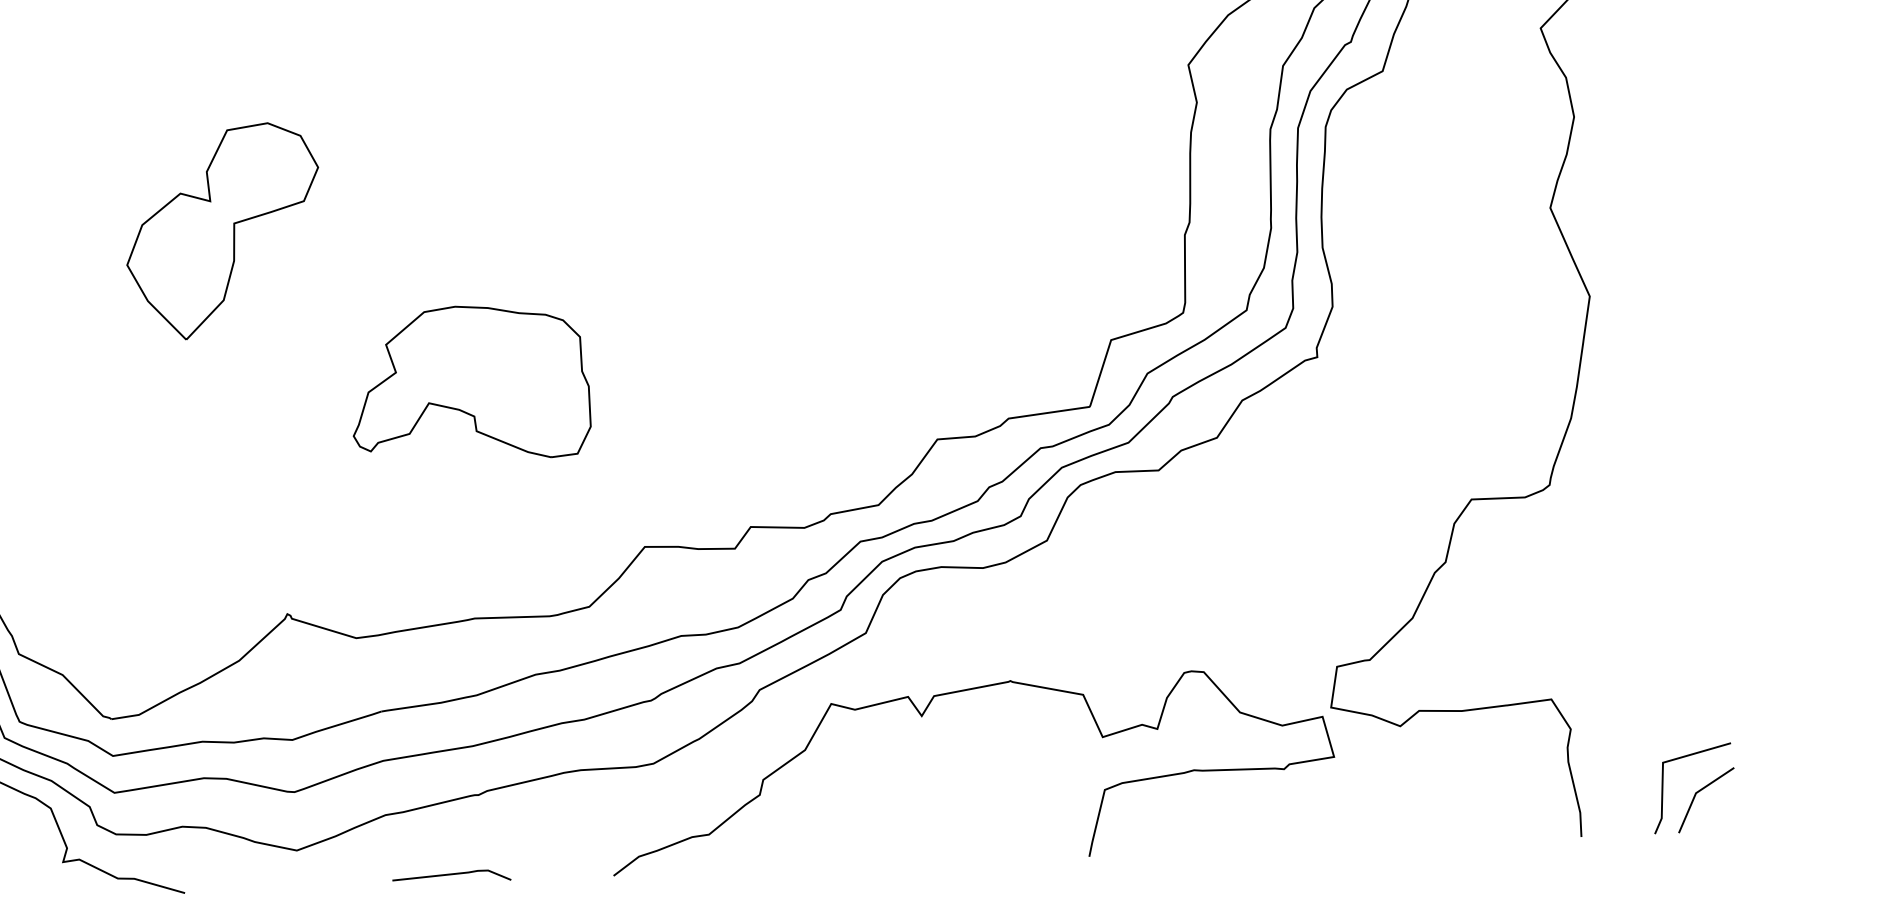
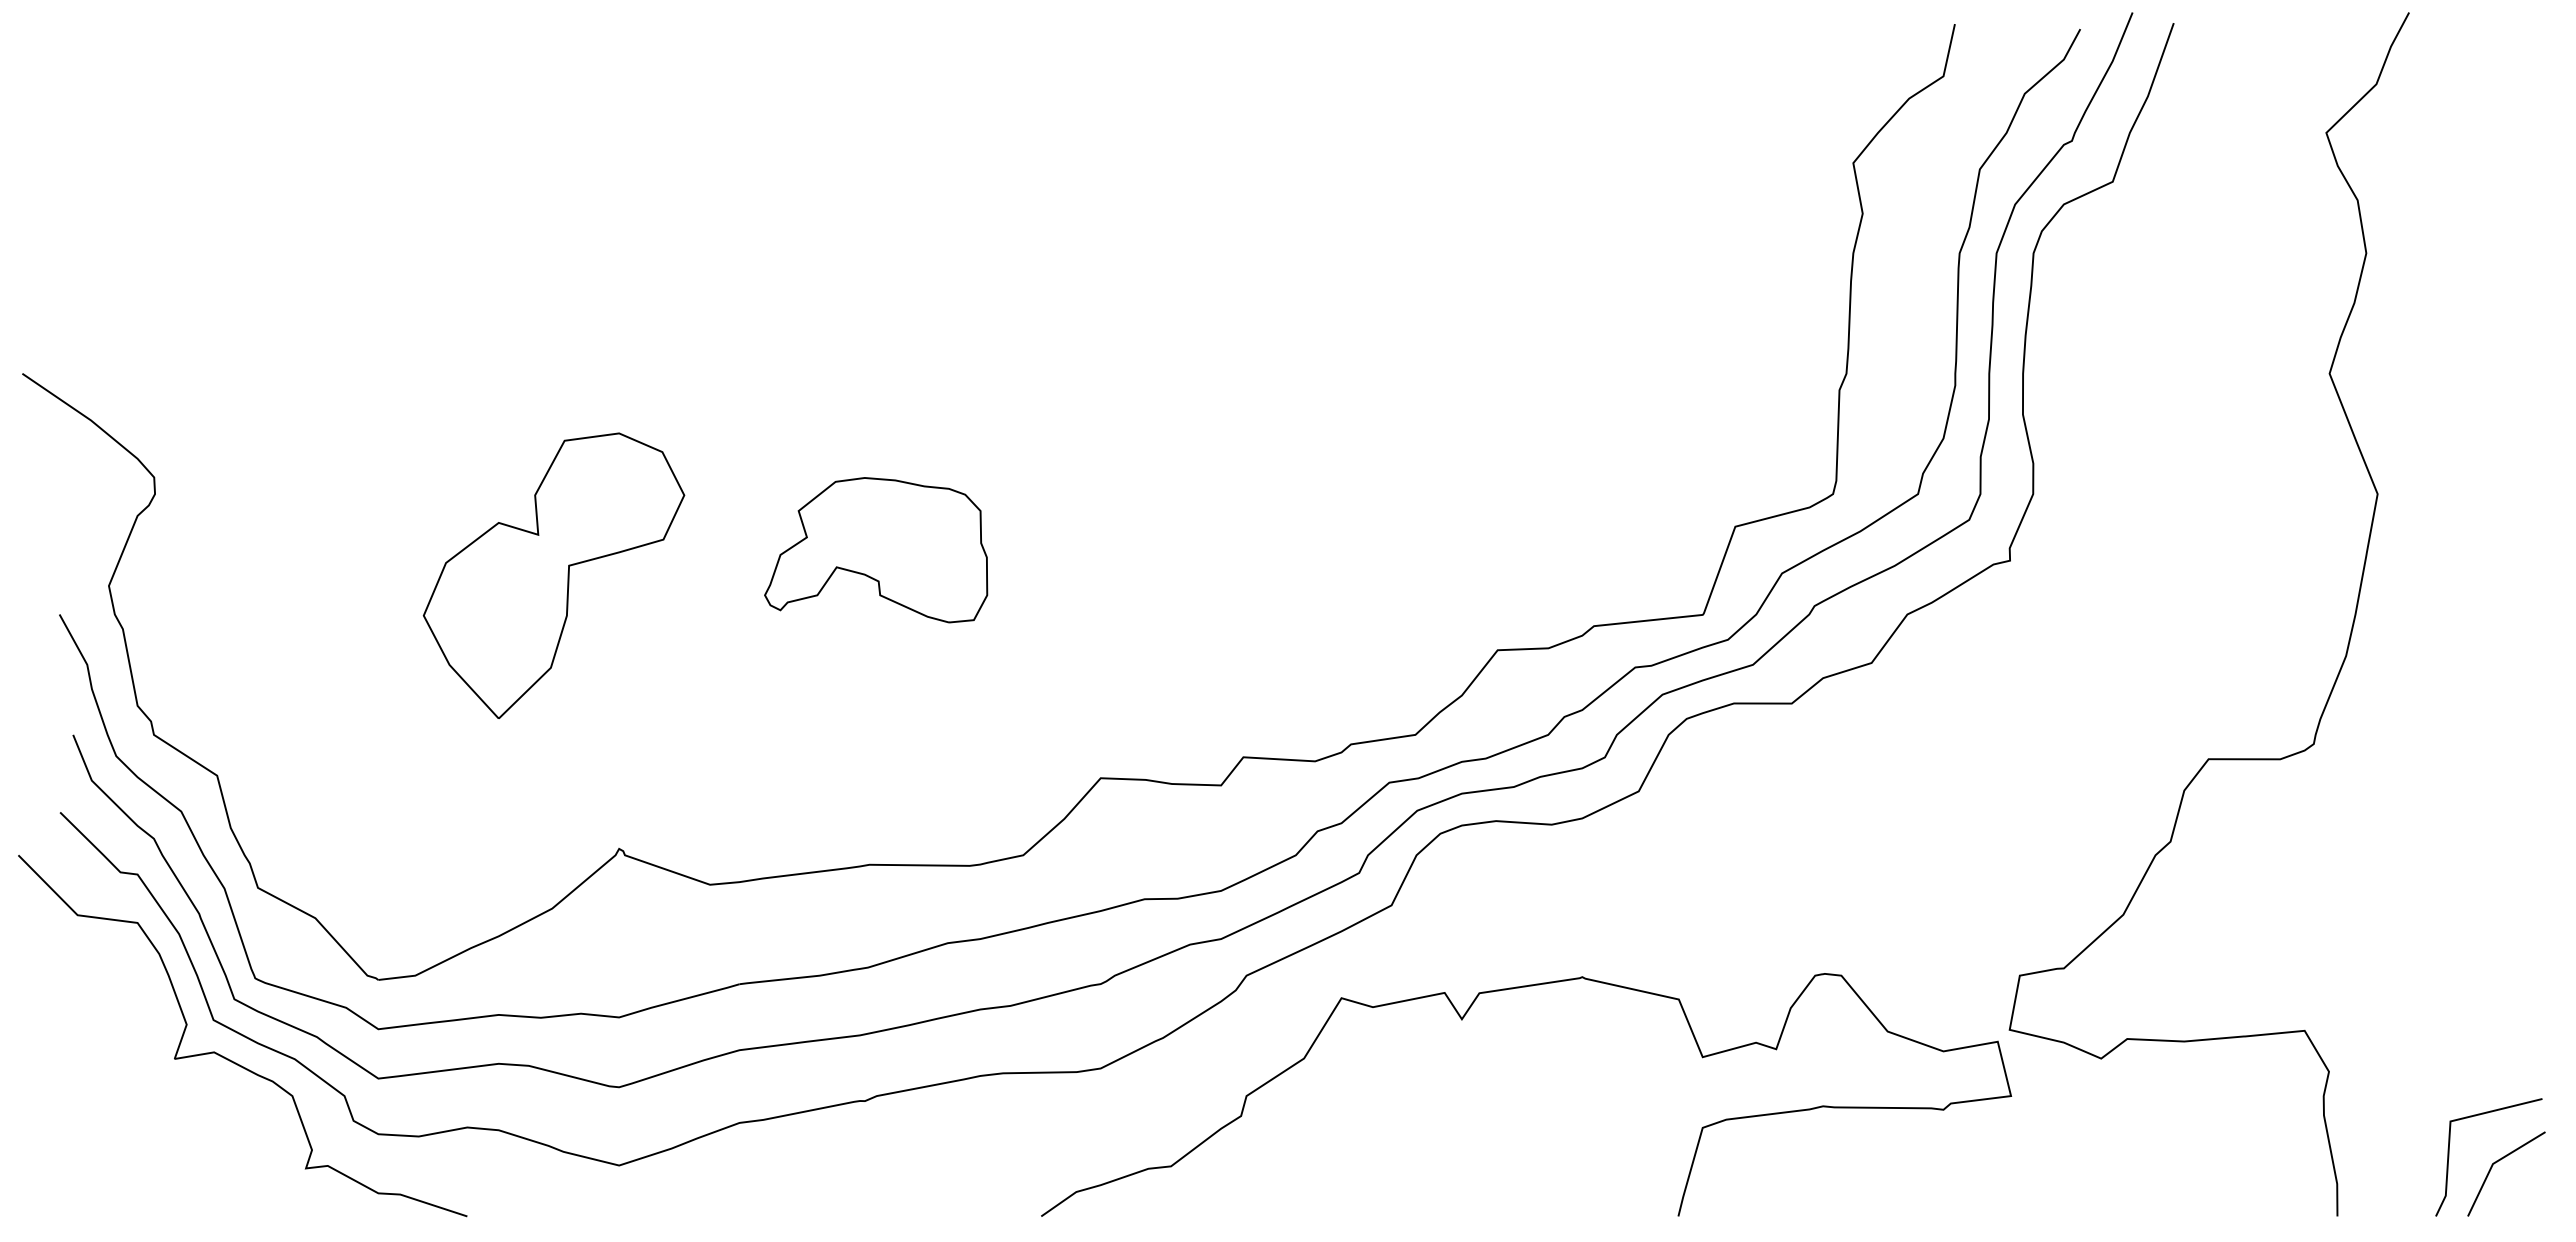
part: (222, 231) -> (553, 575), moved
part: (469, 383) -> (875, 550), size x0.7
line: (451, 874) -> (824, 1206), removed

